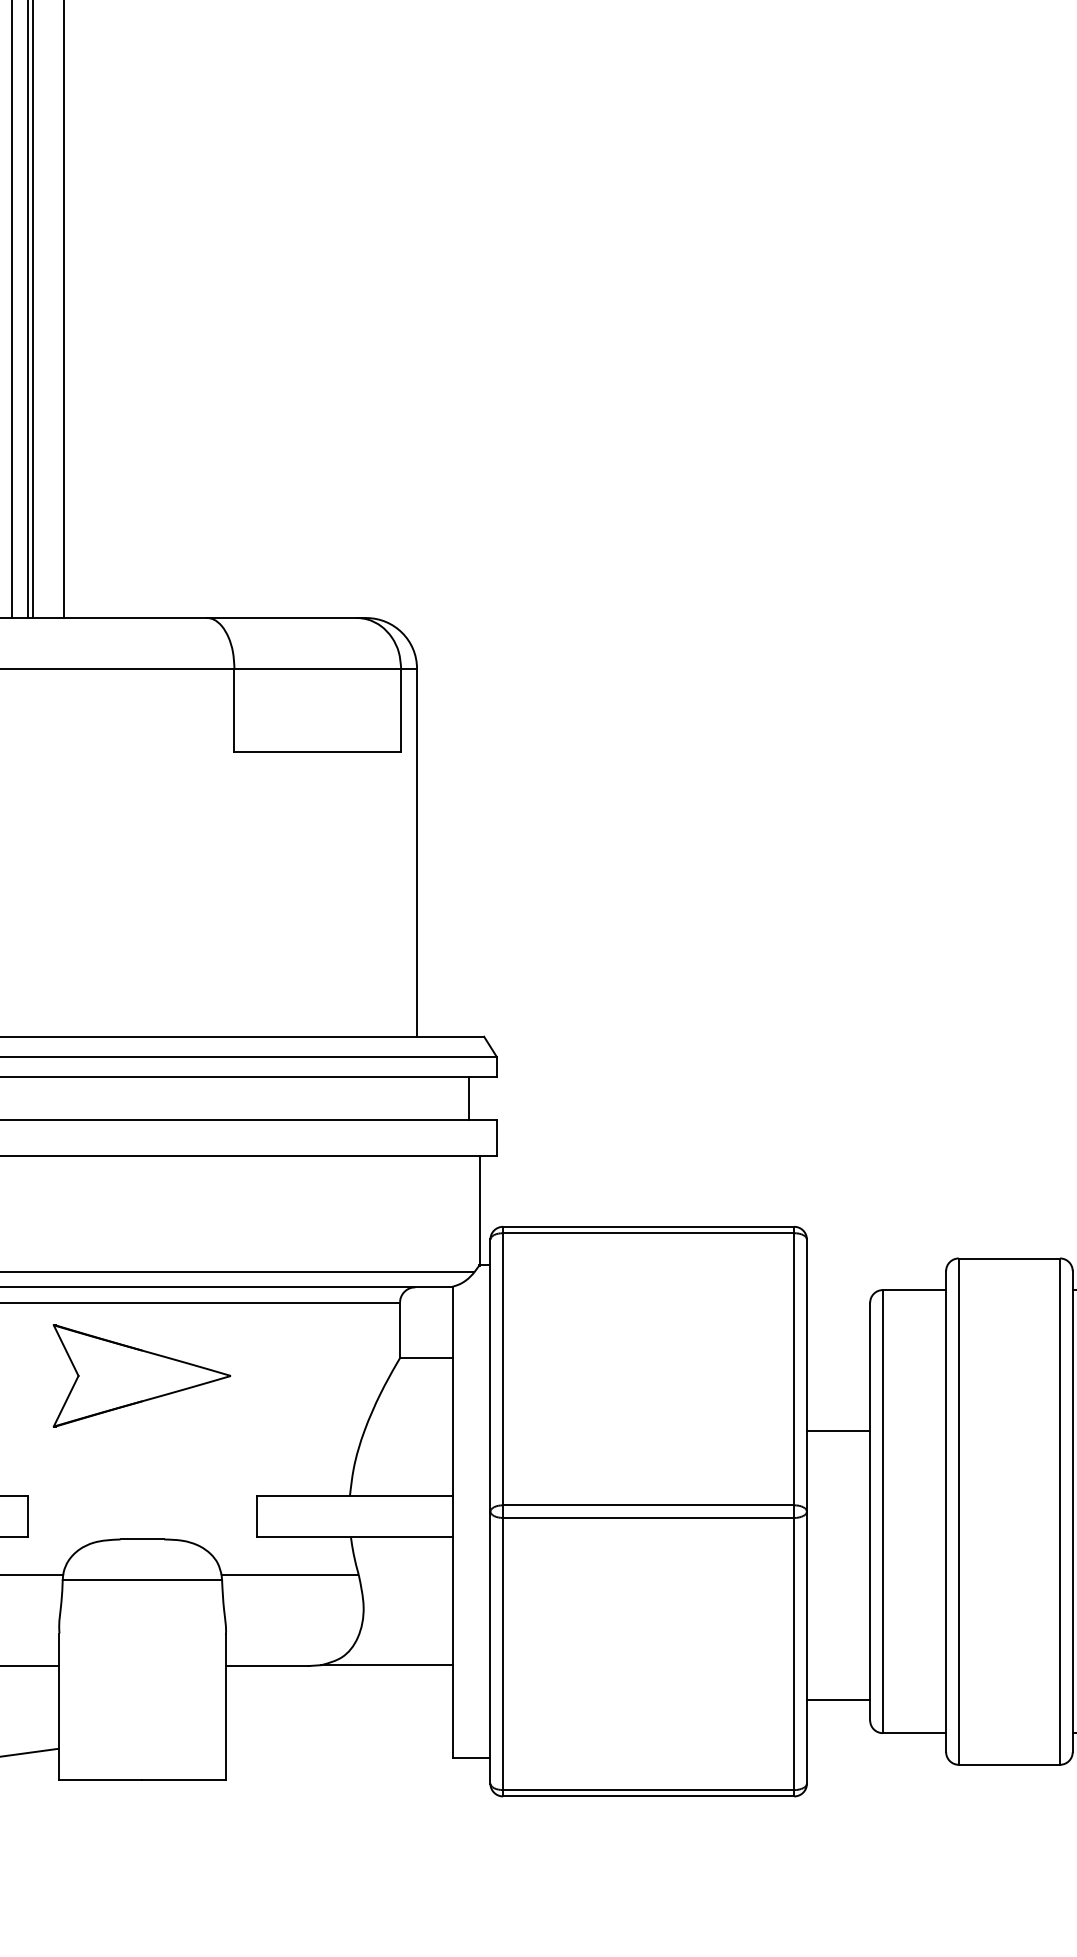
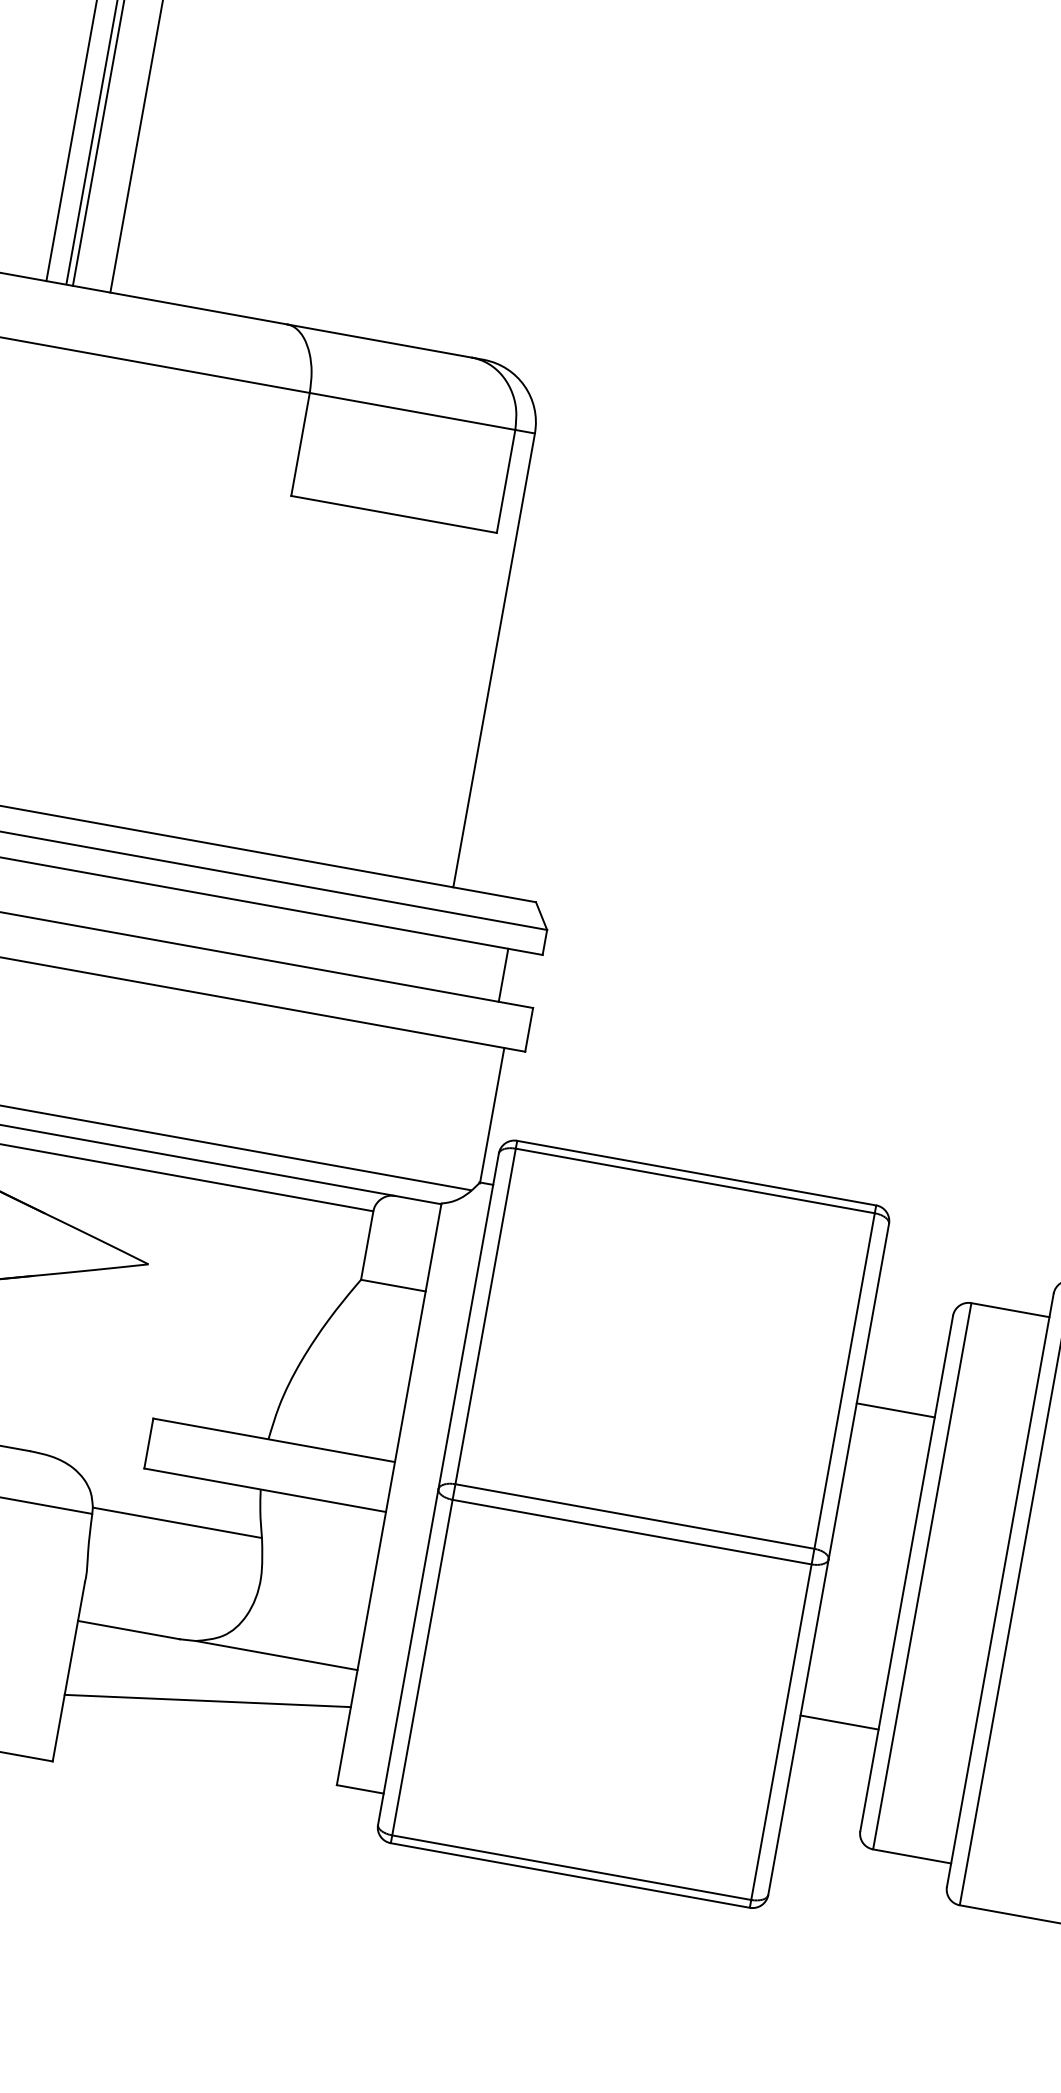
line: (838, 1431) -> (895, 1410), moved
line: (838, 1700) -> (839, 1722), moved
line: (338, 1710) -> (206, 1700), added

